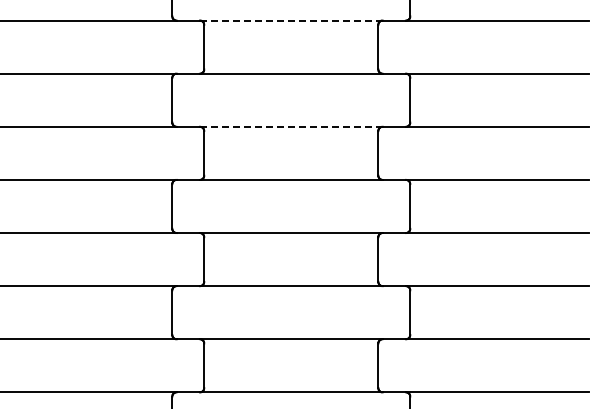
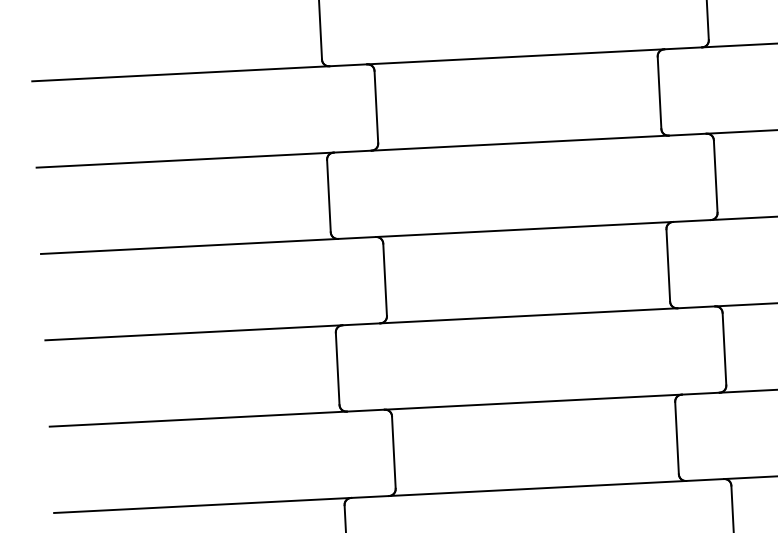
line: (291, 20) -> (516, 56), dashed -> solid
line: (291, 126) -> (524, 228), dashed -> solid

